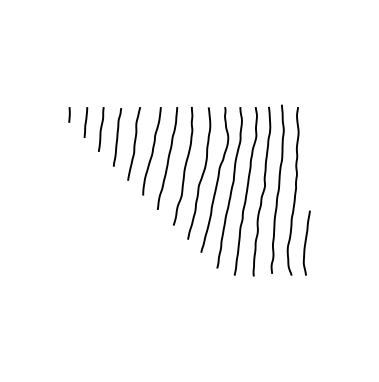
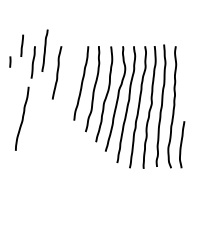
line: (69, 114) -> (10, 61), moved
line: (85, 122) -> (21, 45), moved
curve: (117, 137) -> (45, 50), moved
curve: (151, 151) -> (21, 118), moved

